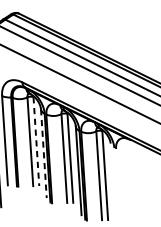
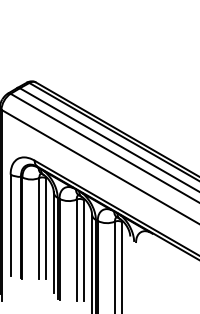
line: (36, 141) -> (46, 228), dashed -> solid
line: (43, 153) -> (53, 242), dashed -> solid

